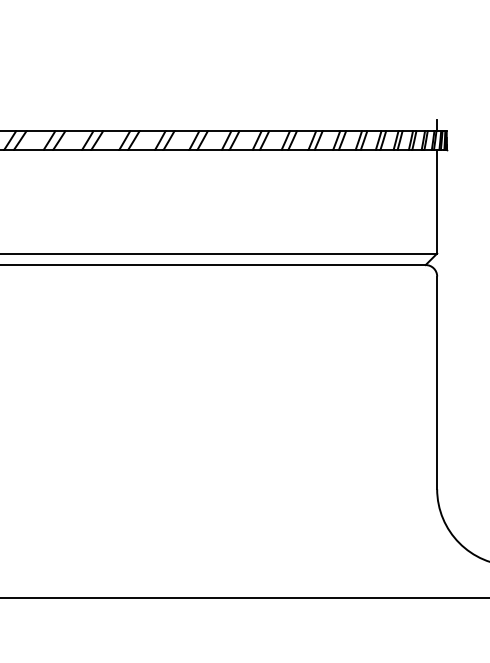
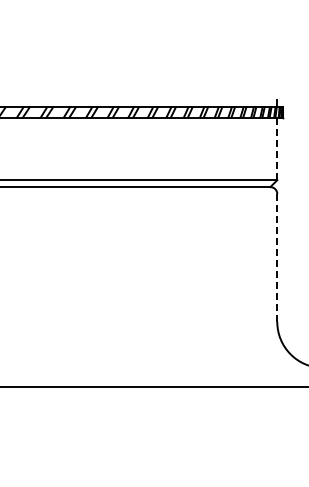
line: (437, 200) -> (277, 148), solid -> dashed
line: (437, 382) -> (277, 257), solid -> dashed

